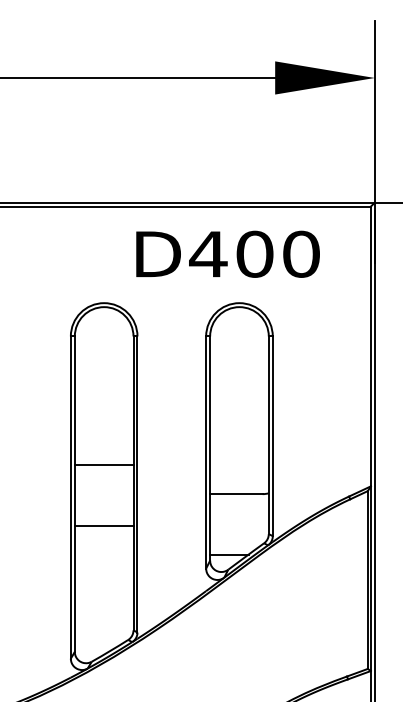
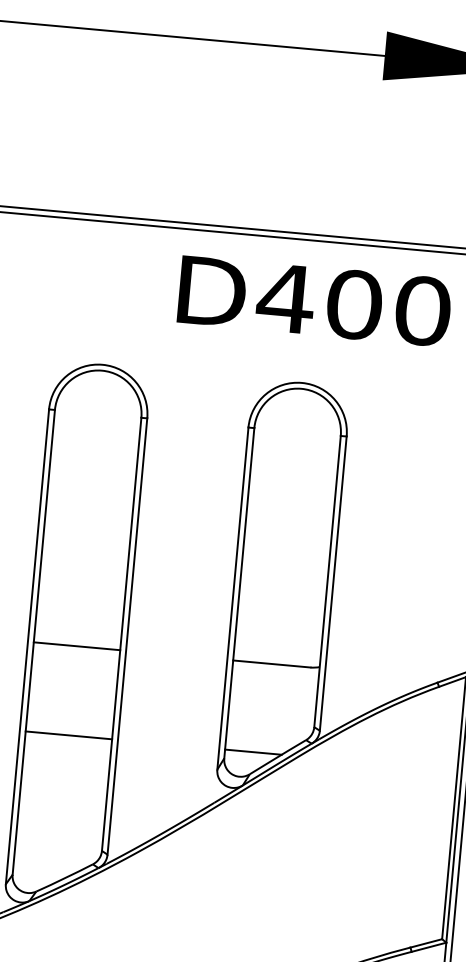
text: (227, 253) -> (314, 299), moved
line: (103, 465) -> (75, 646), moved
line: (103, 525) -> (67, 735), moved

